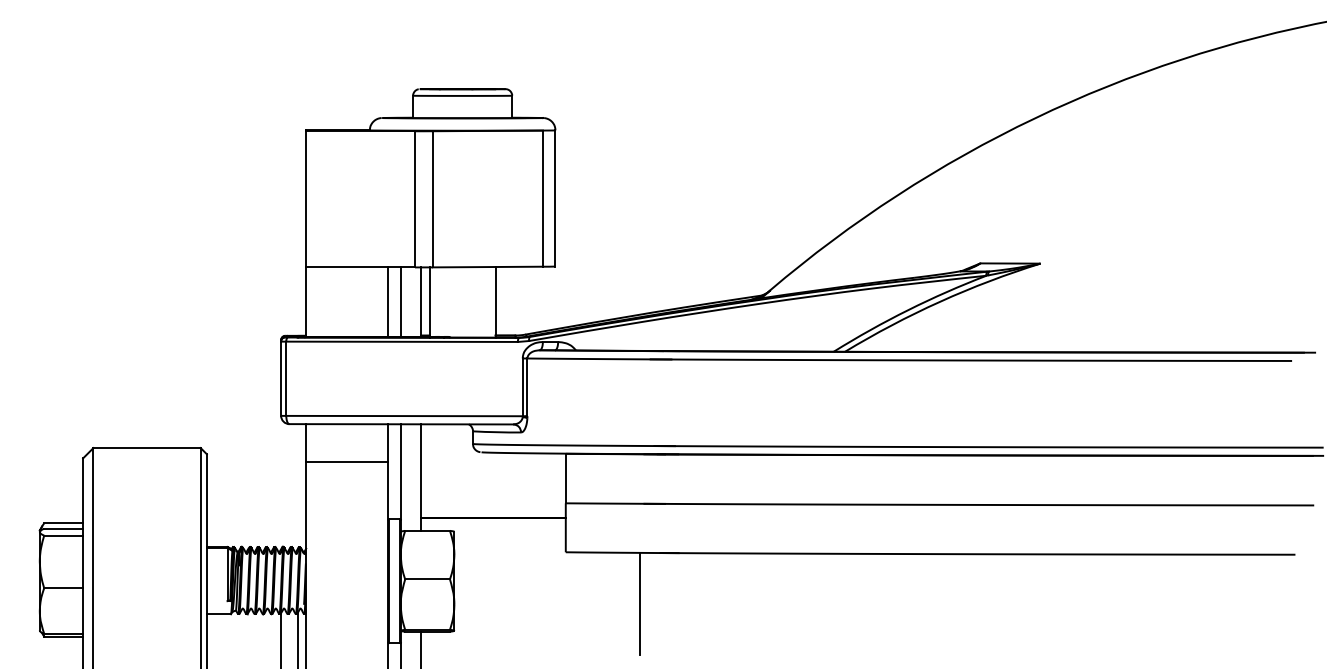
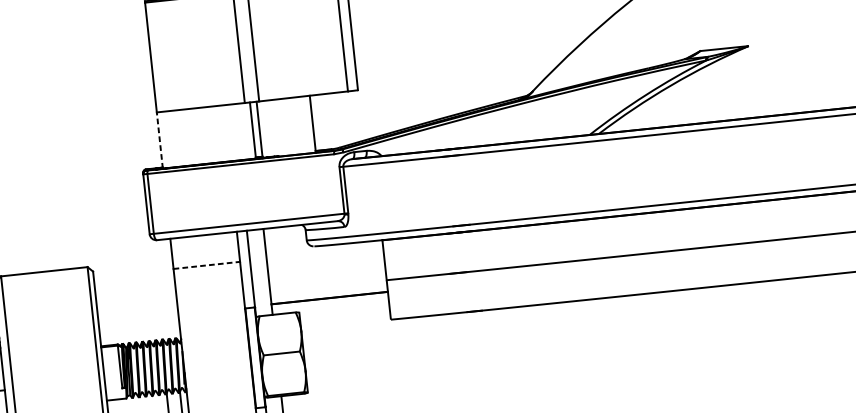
line: (305, 302) -> (159, 140), solid -> dashed
line: (388, 302) -> (226, 133), removed
line: (400, 302) -> (236, 132), removed
line: (347, 461) -> (207, 265), solid -> dashed
line: (640, 603) -> (455, 354), removed

